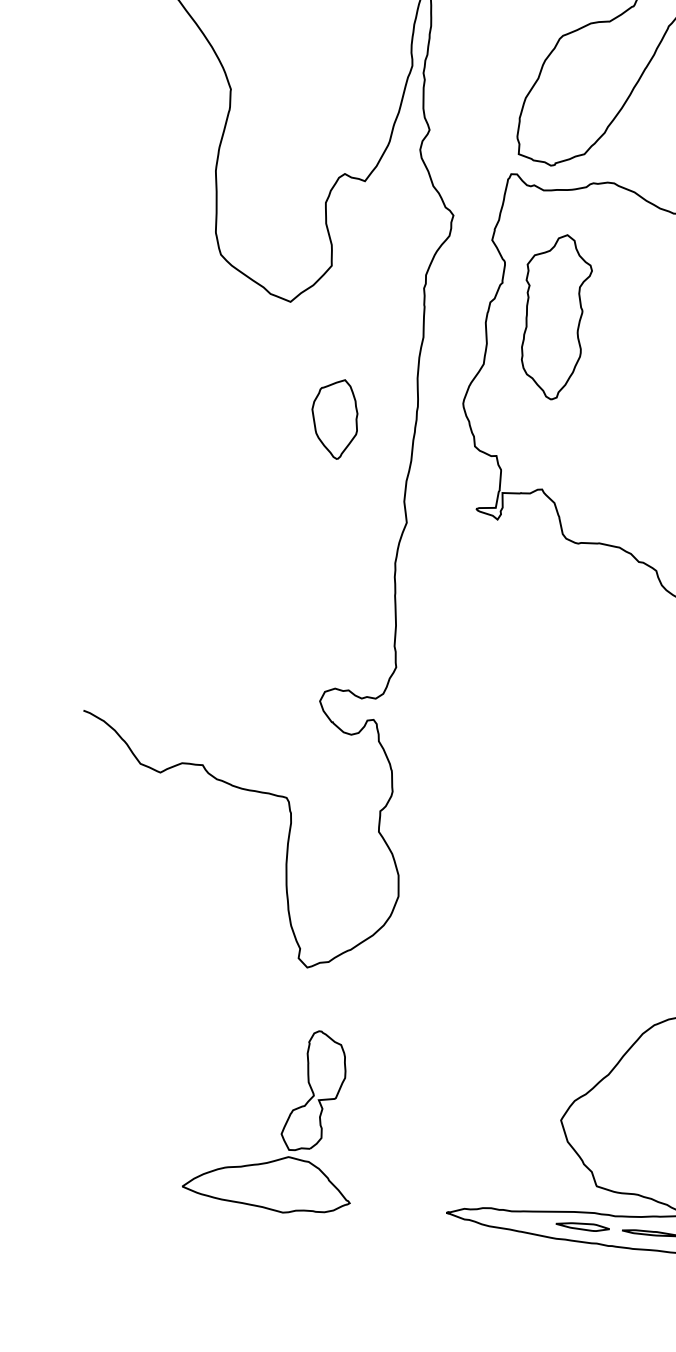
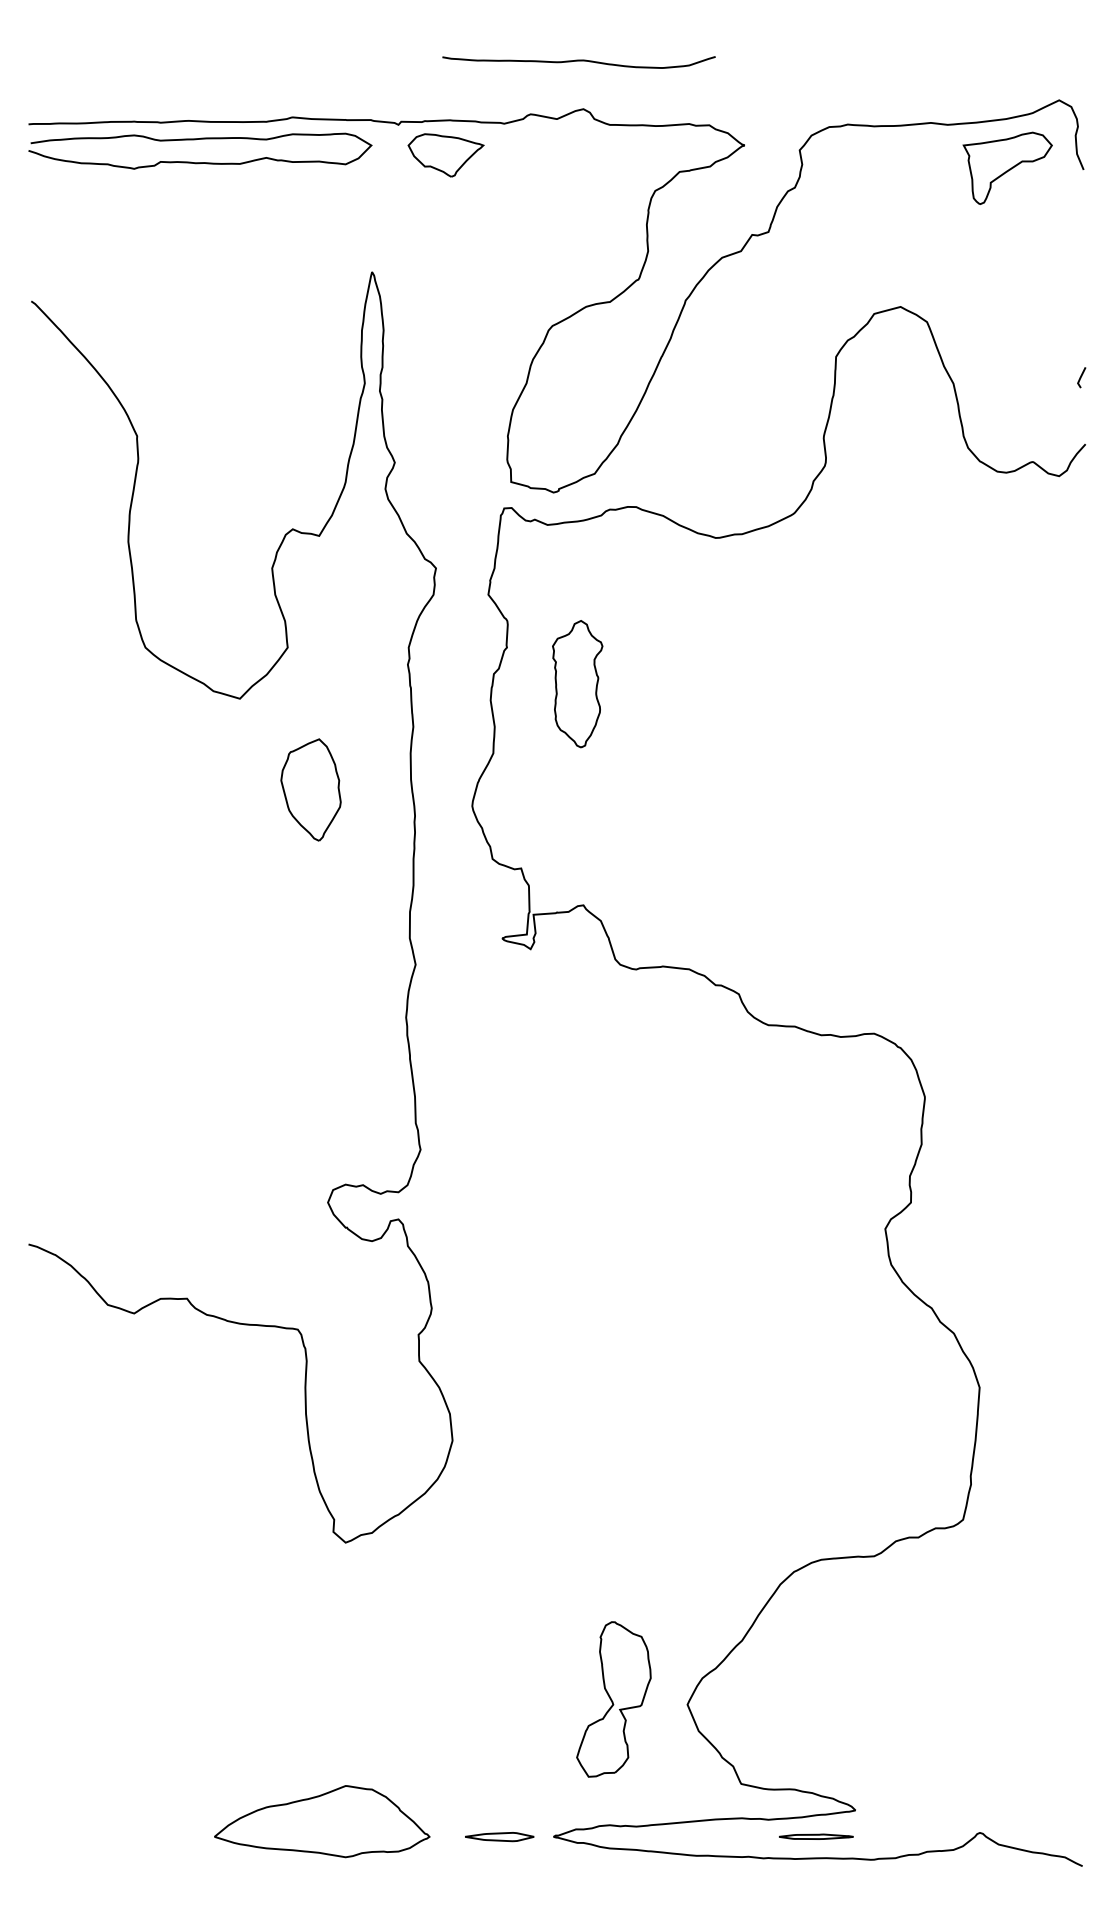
part: (554, 316) -> (577, 683), size x0.6
part: (334, 418) -> (310, 789), moved
part: (314, 1091) -> (613, 1699), moved
part: (582, 1226) -> (499, 1837), moved

